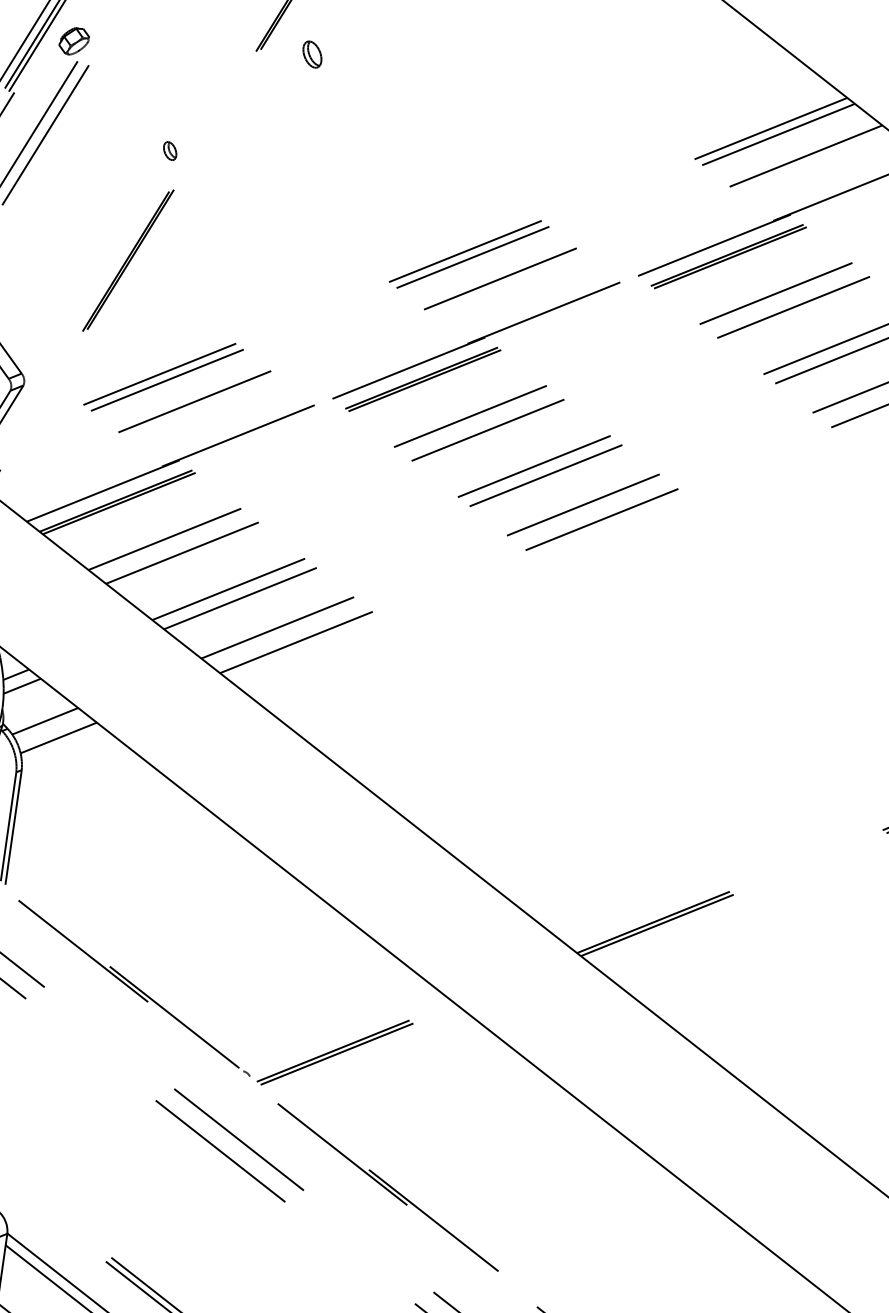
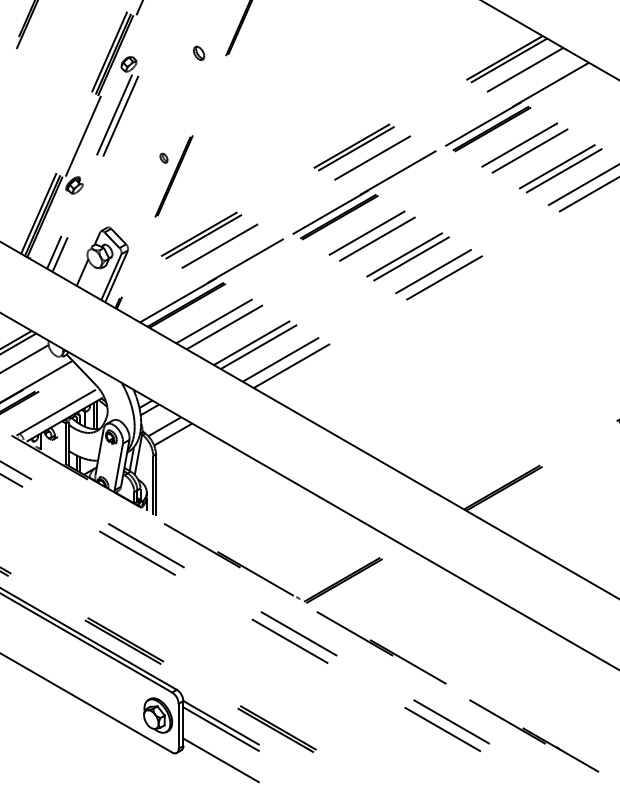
part: (313, 53) -> (199, 52), moved
part: (169, 149) -> (163, 157), moved

